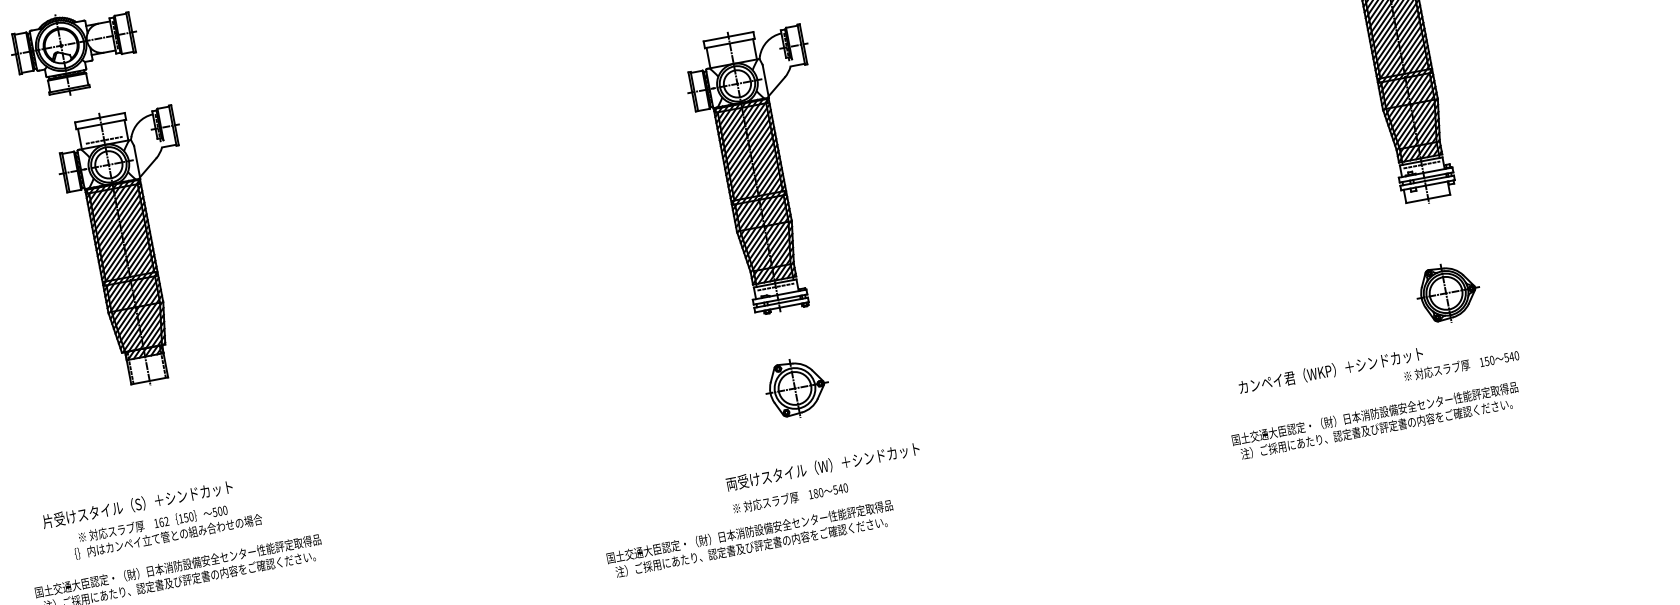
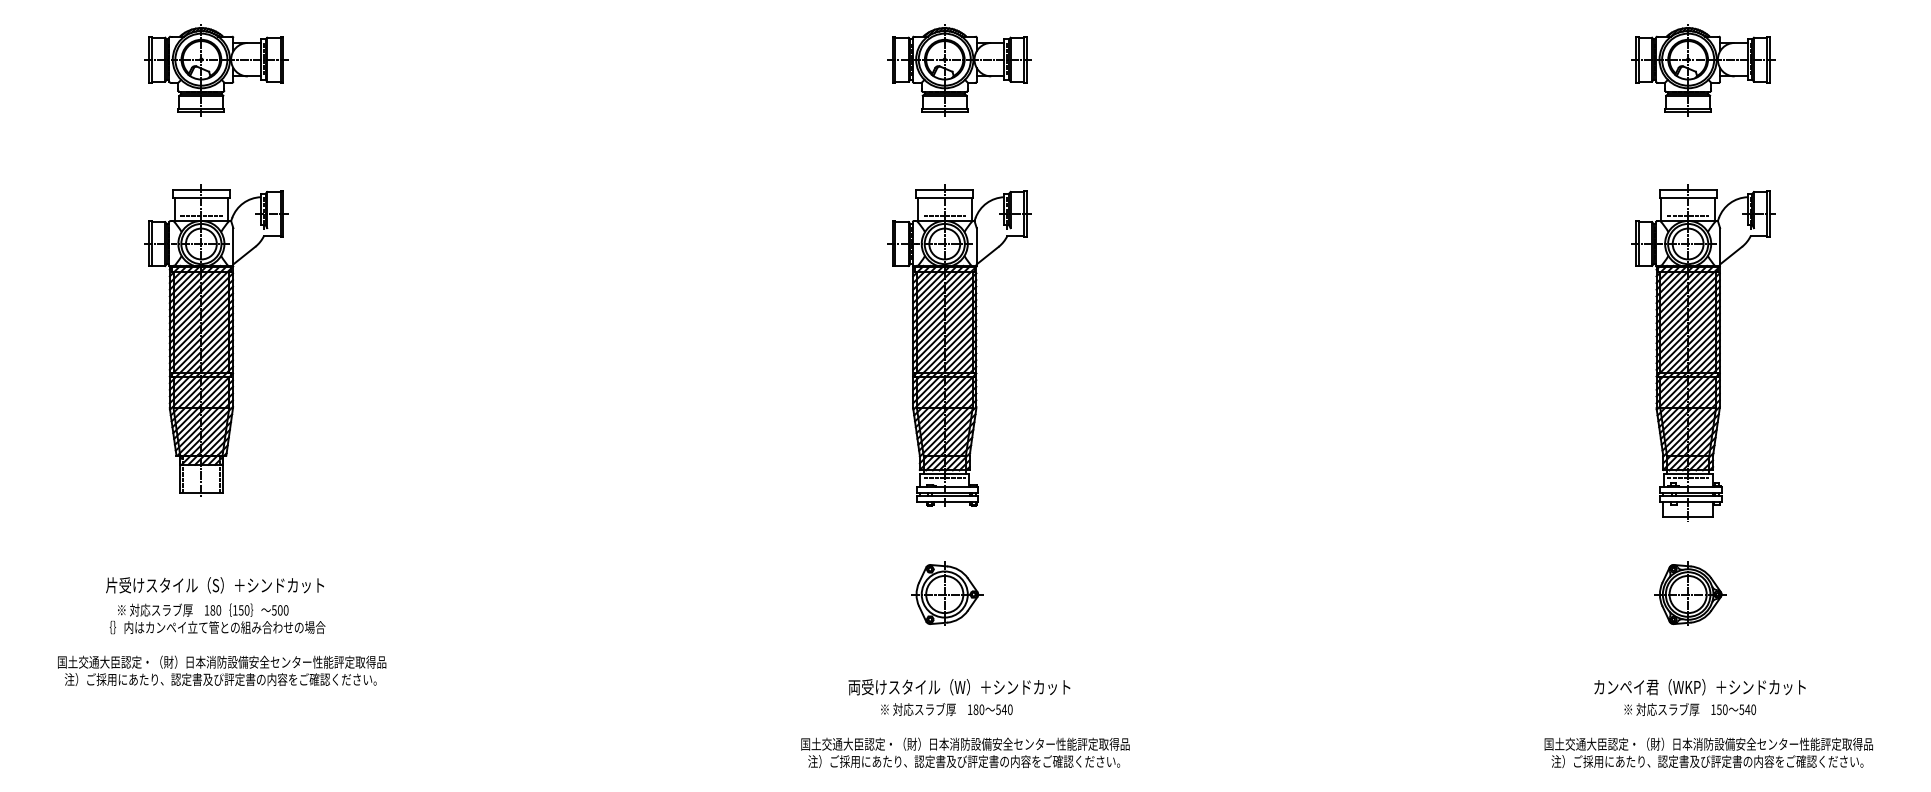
line: (732, 59) -> (944, 215), added
part: (137, 246) -> (216, 340), moved
part: (1447, 292) -> (1690, 593), moved
text: (1330, 370) -> (1699, 687), moved
text: (1376, 420) -> (1708, 752), moved
text: (790, 498) -> (946, 709), moved
text: (137, 504) -> (214, 585), moved
text: (163, 522) -> (215, 610), 162 -> 180
text: (751, 538) -> (965, 752), moved

